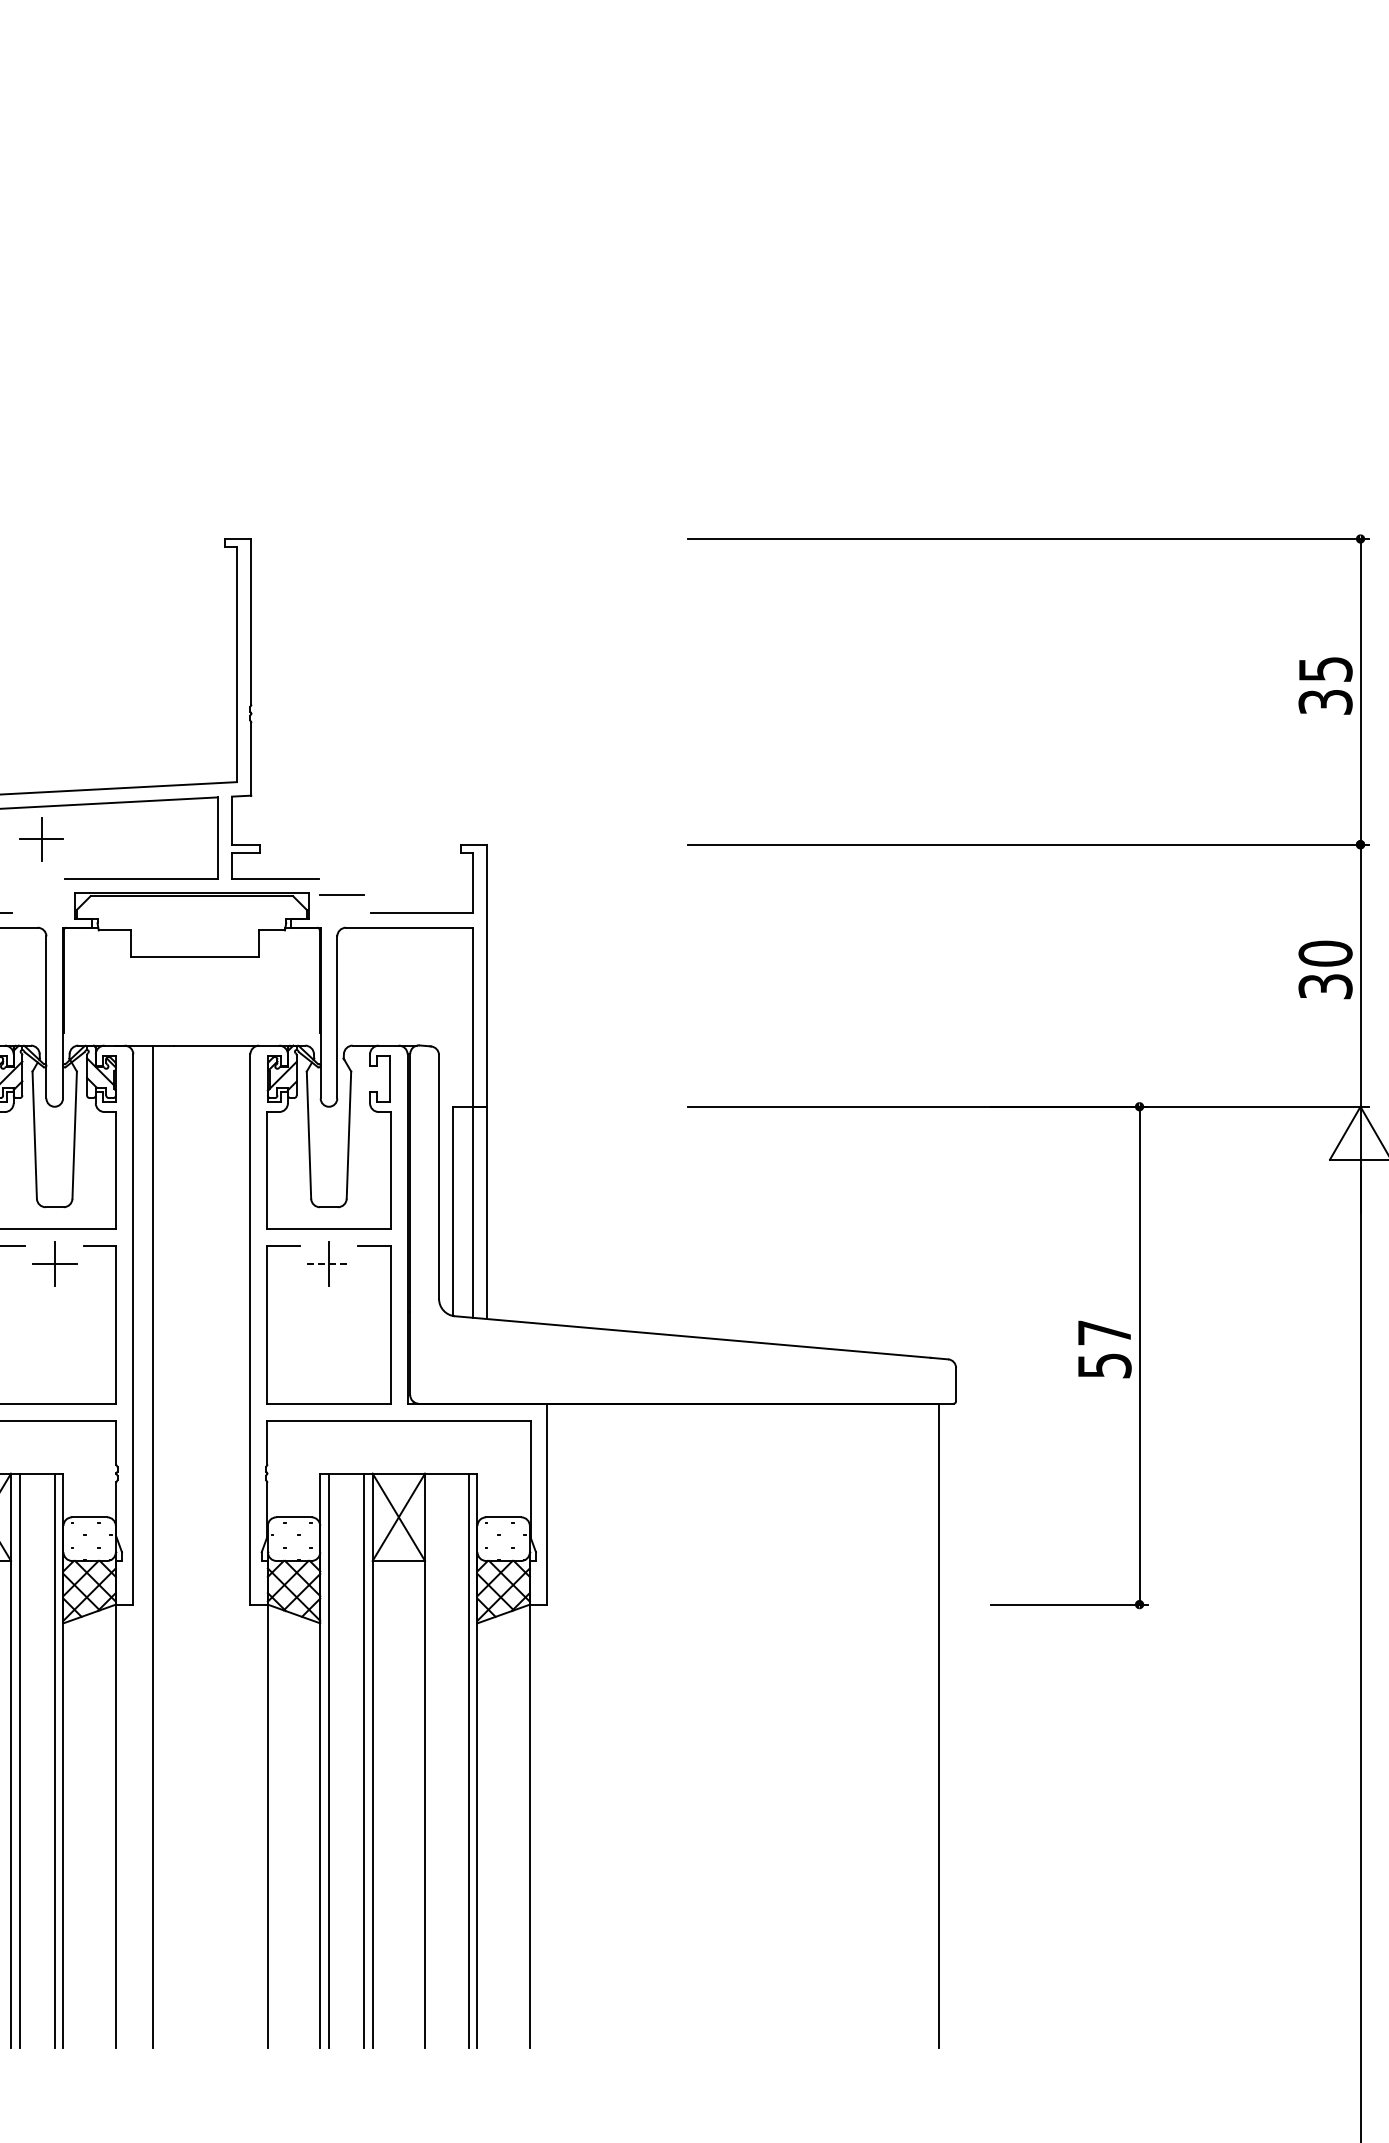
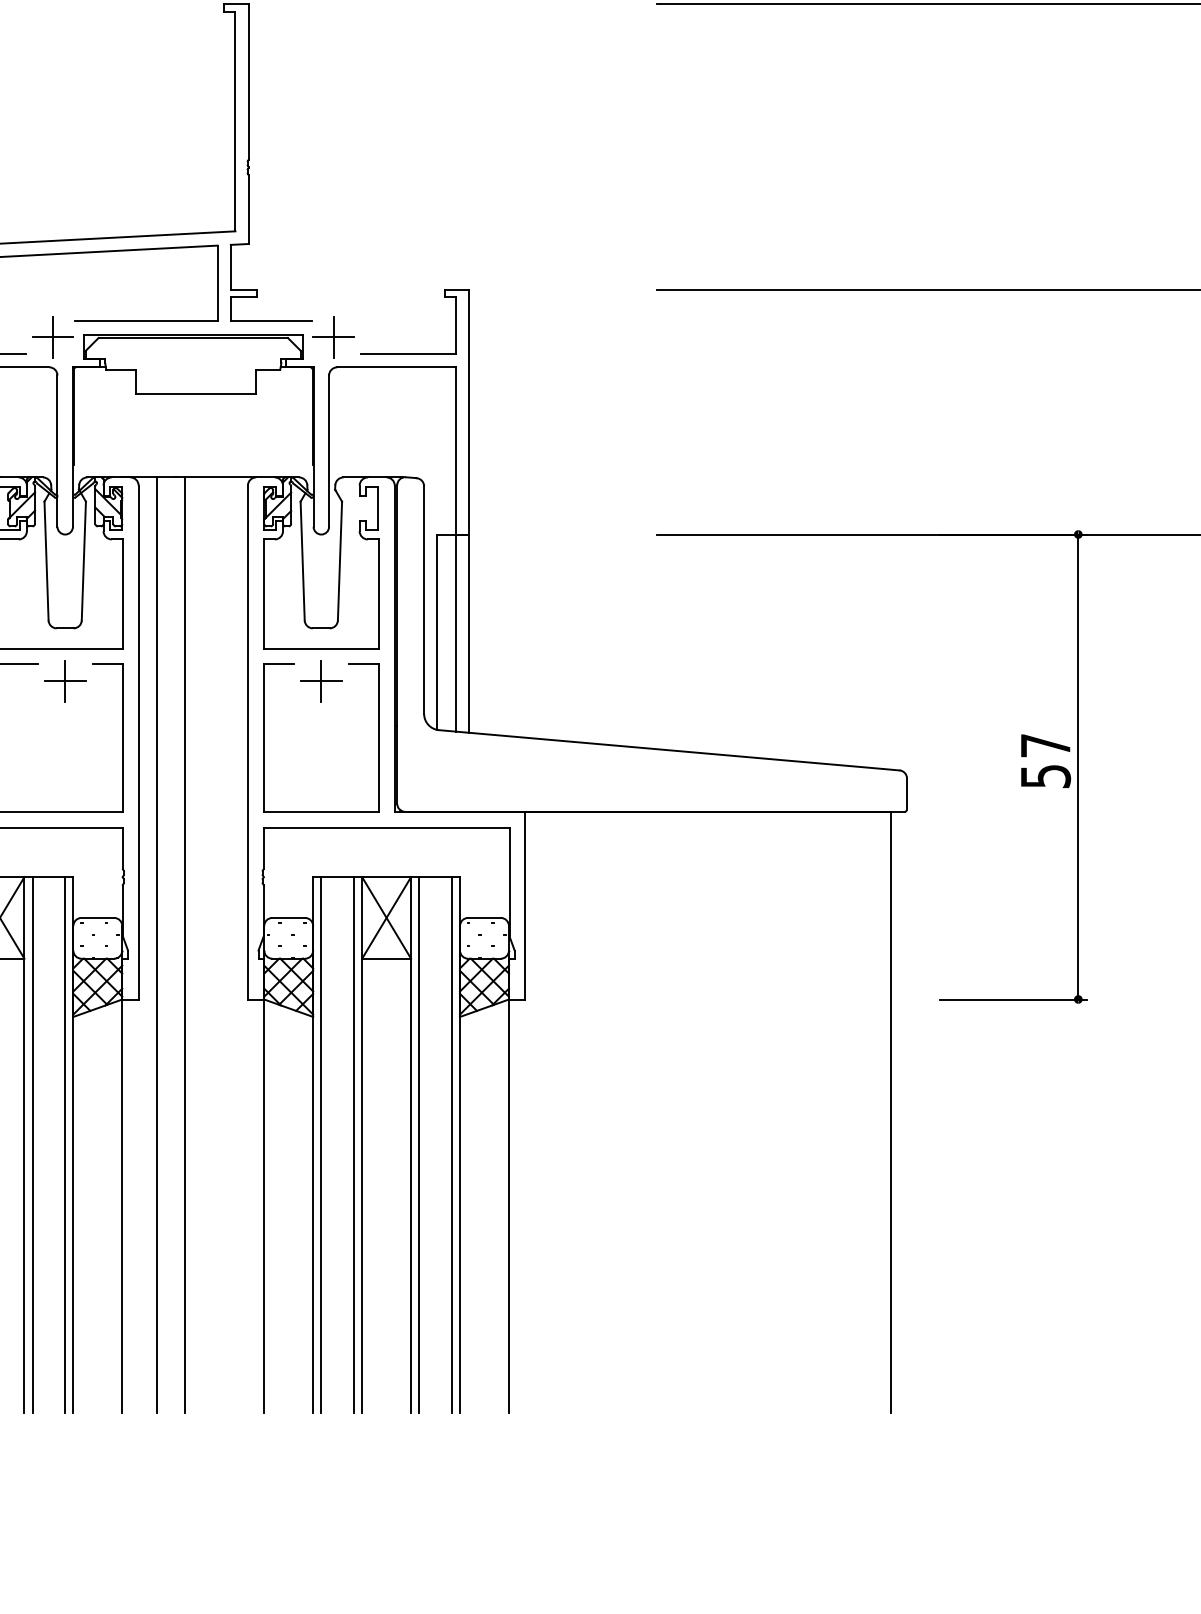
part: (41, 839) -> (52, 337), moved
line: (342, 895) -> (333, 337), added
line: (329, 1264) -> (321, 681), dashed -> solid
line: (183, 1546) -> (185, 945), added
line: (433, 1760) -> (418, 1145), added

